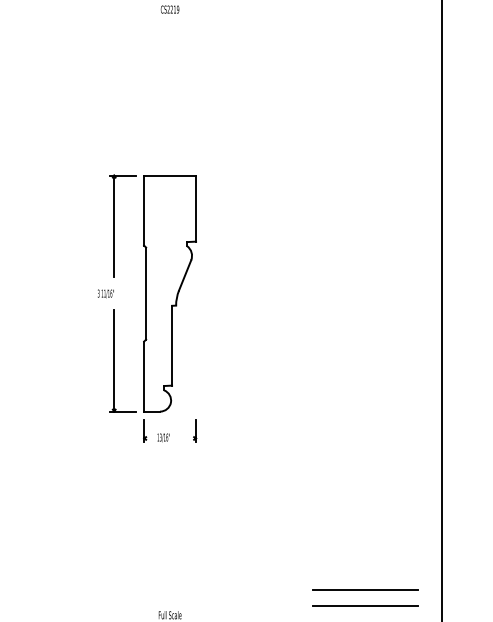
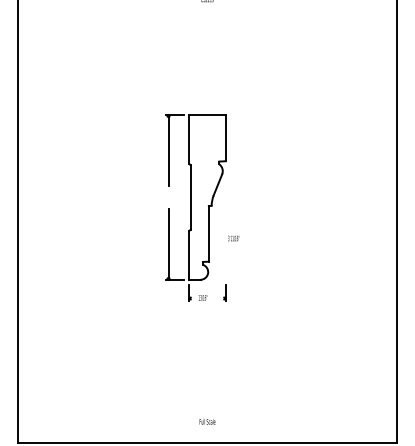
text: (105, 293) -> (233, 238), moved
line: (365, 588) -> (343, 403), removed
line: (365, 606) -> (343, 415), removed

